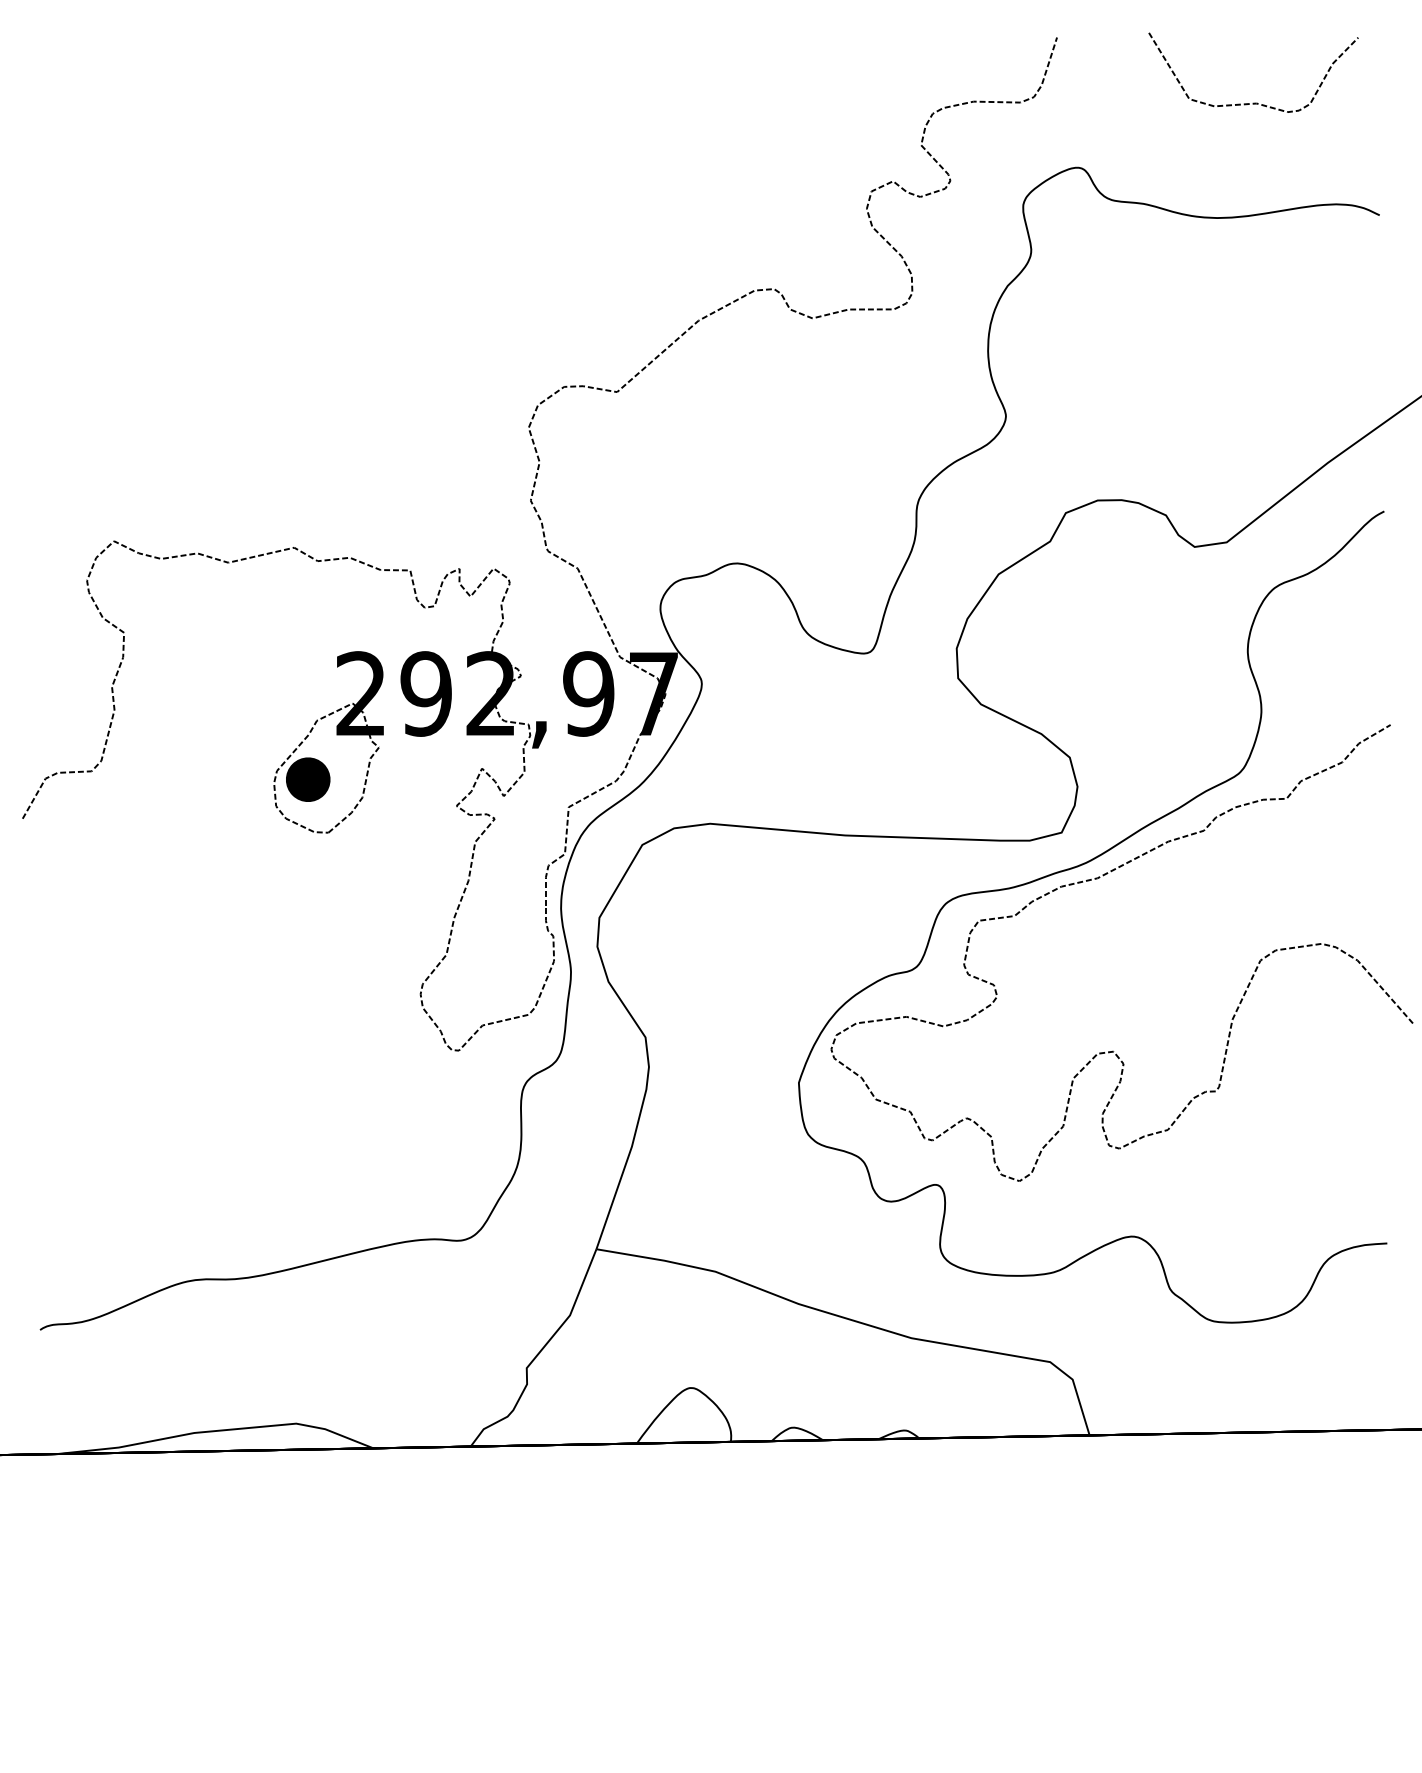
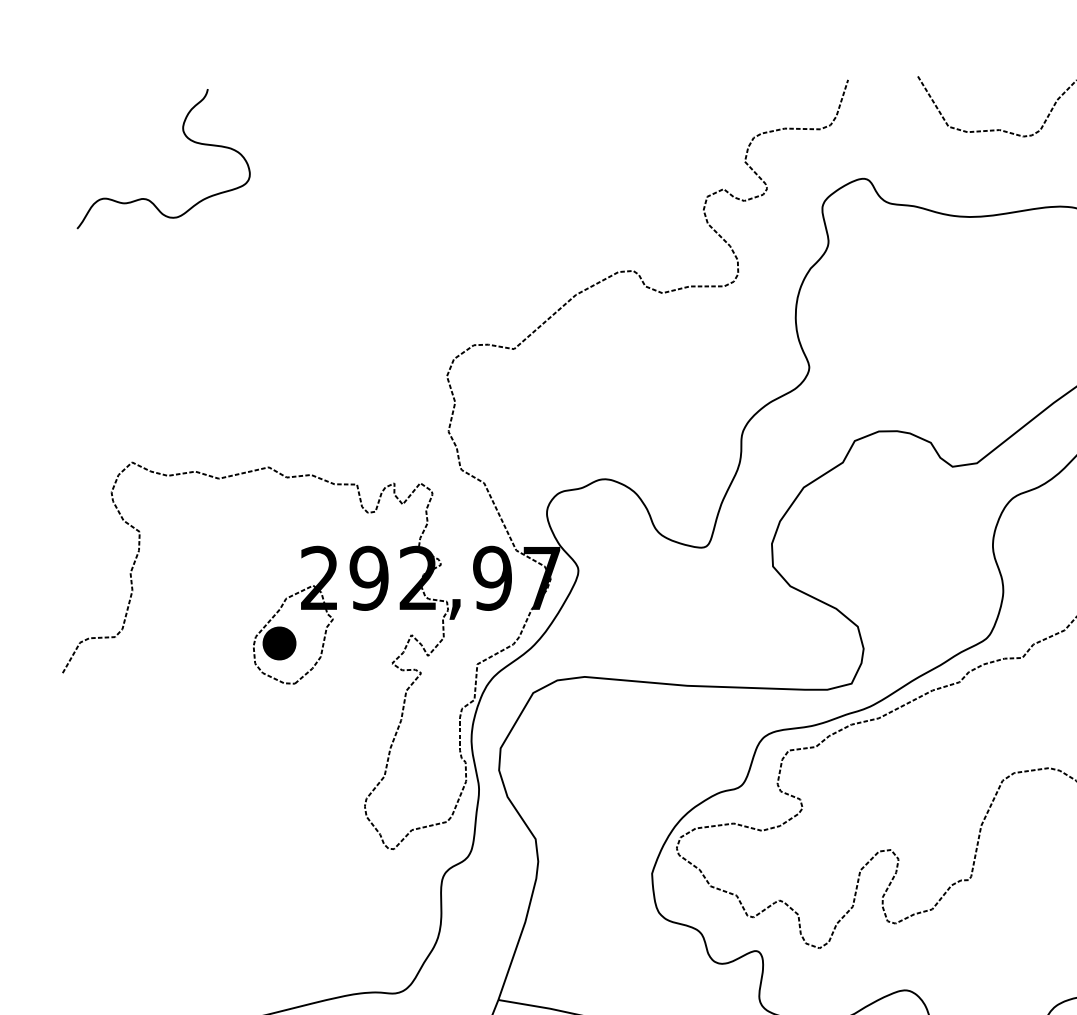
part: (184, 112) -> (185, 136), added

